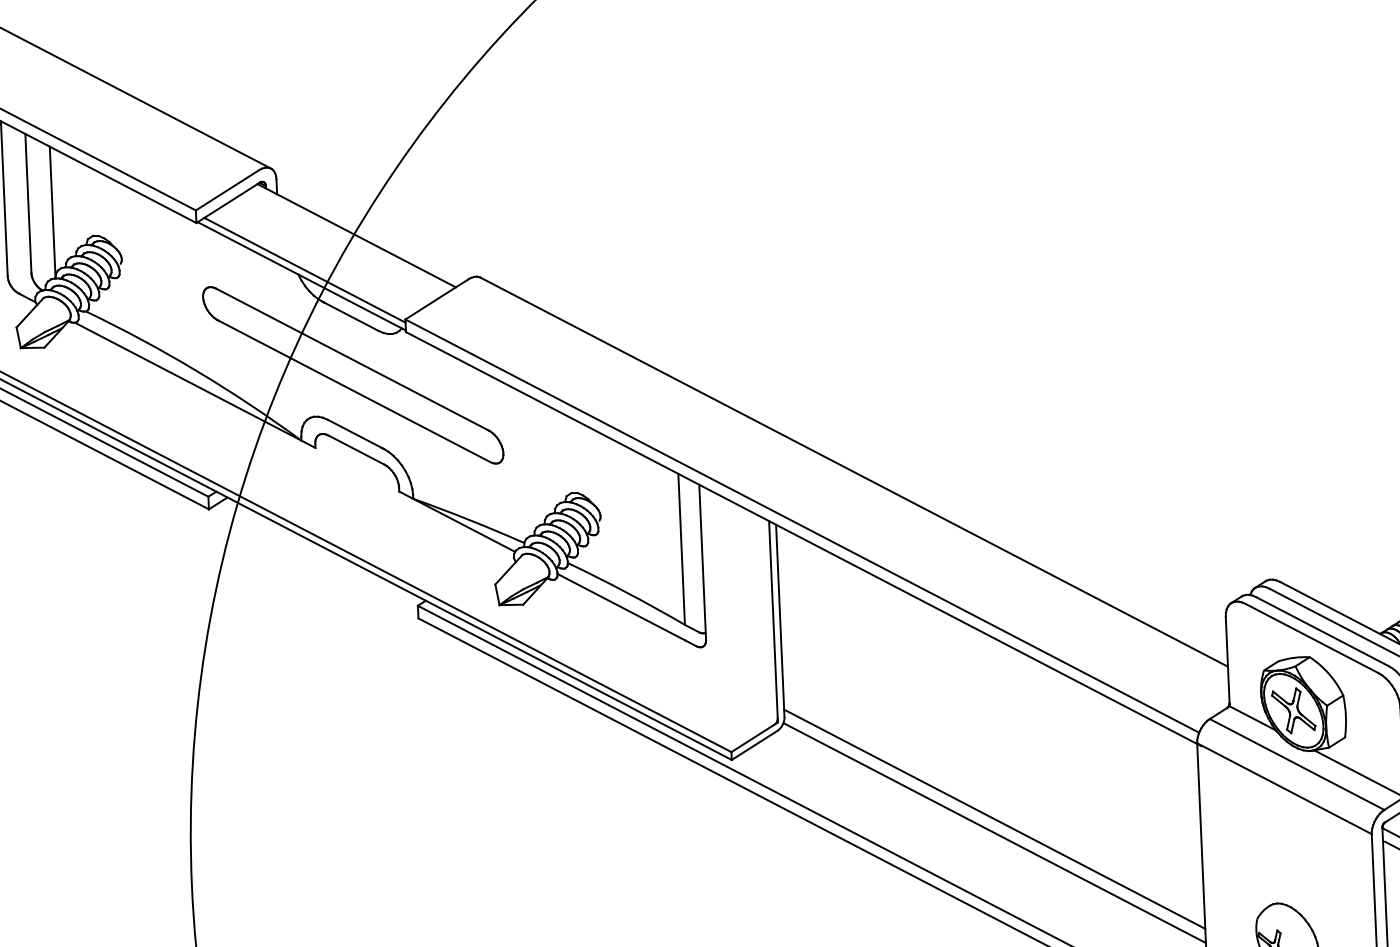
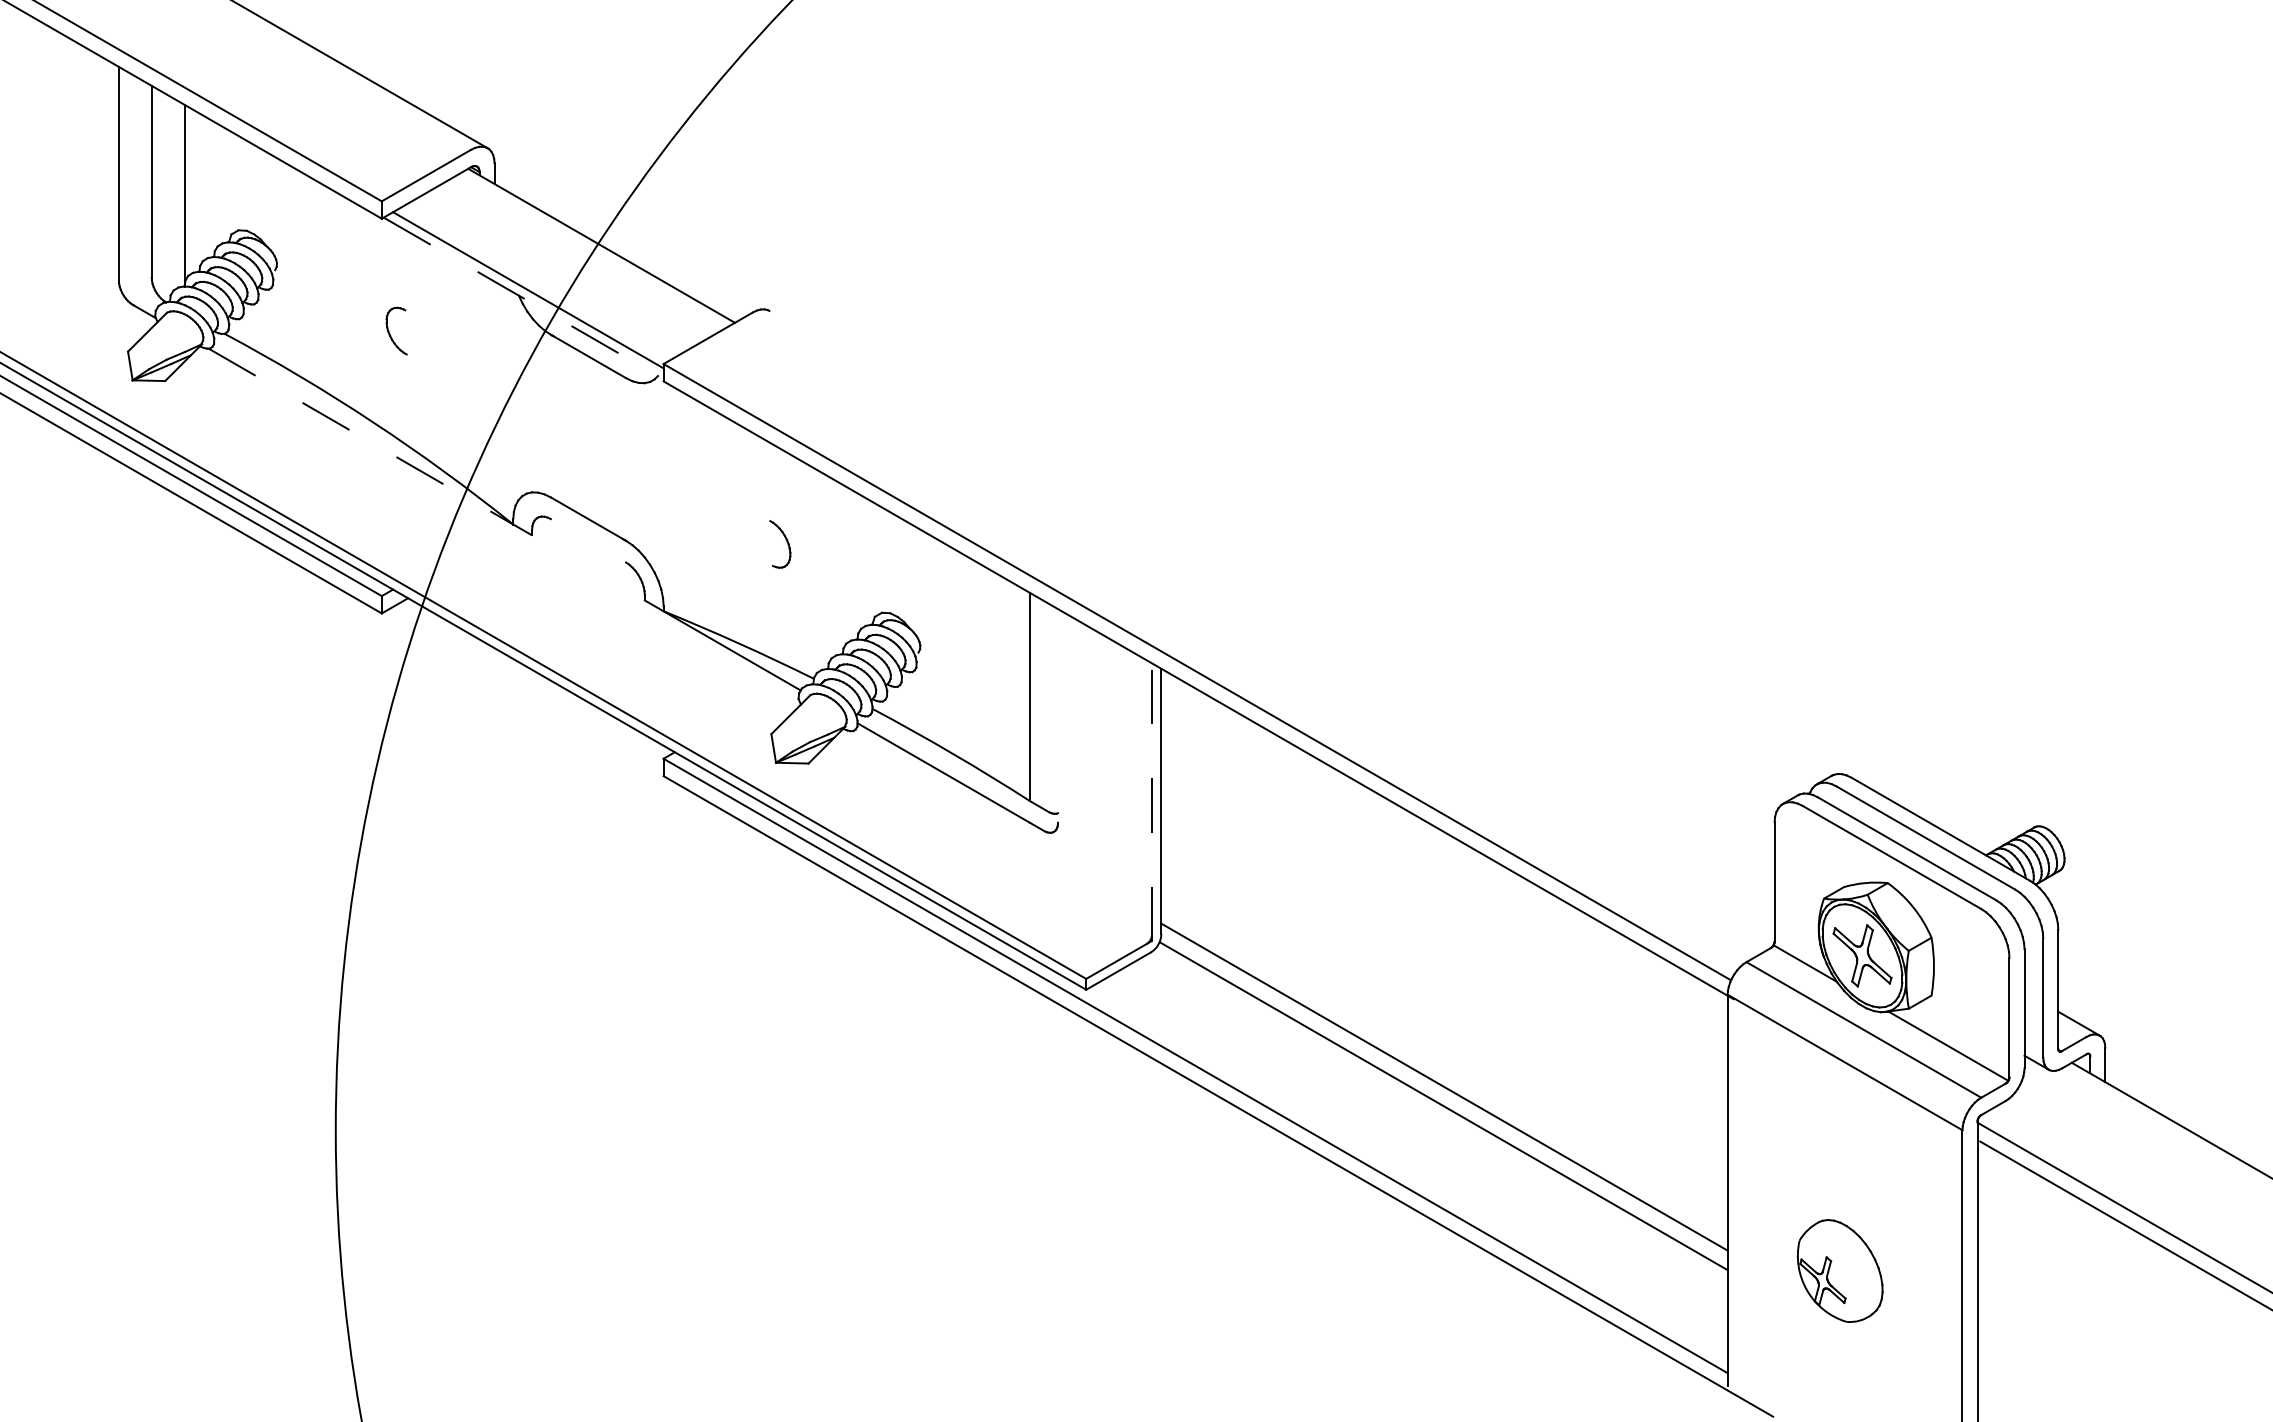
line: (301, 276) -> (523, 298), solid -> dashed
line: (352, 359) -> (588, 415), removed
line: (195, 385) -> (370, 442), solid -> dashed
line: (353, 391) -> (588, 459), removed
line: (356, 449) -> (588, 540), removed
line: (853, 471) -> (1270, 600), removed
line: (702, 561) -> (1058, 715), removed
line: (773, 622) -> (1151, 802), solid -> dashed

